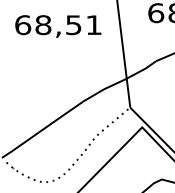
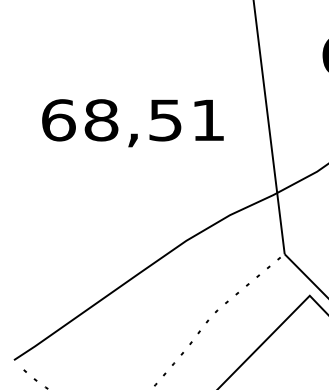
text: (58, 26) -> (133, 123), moved

